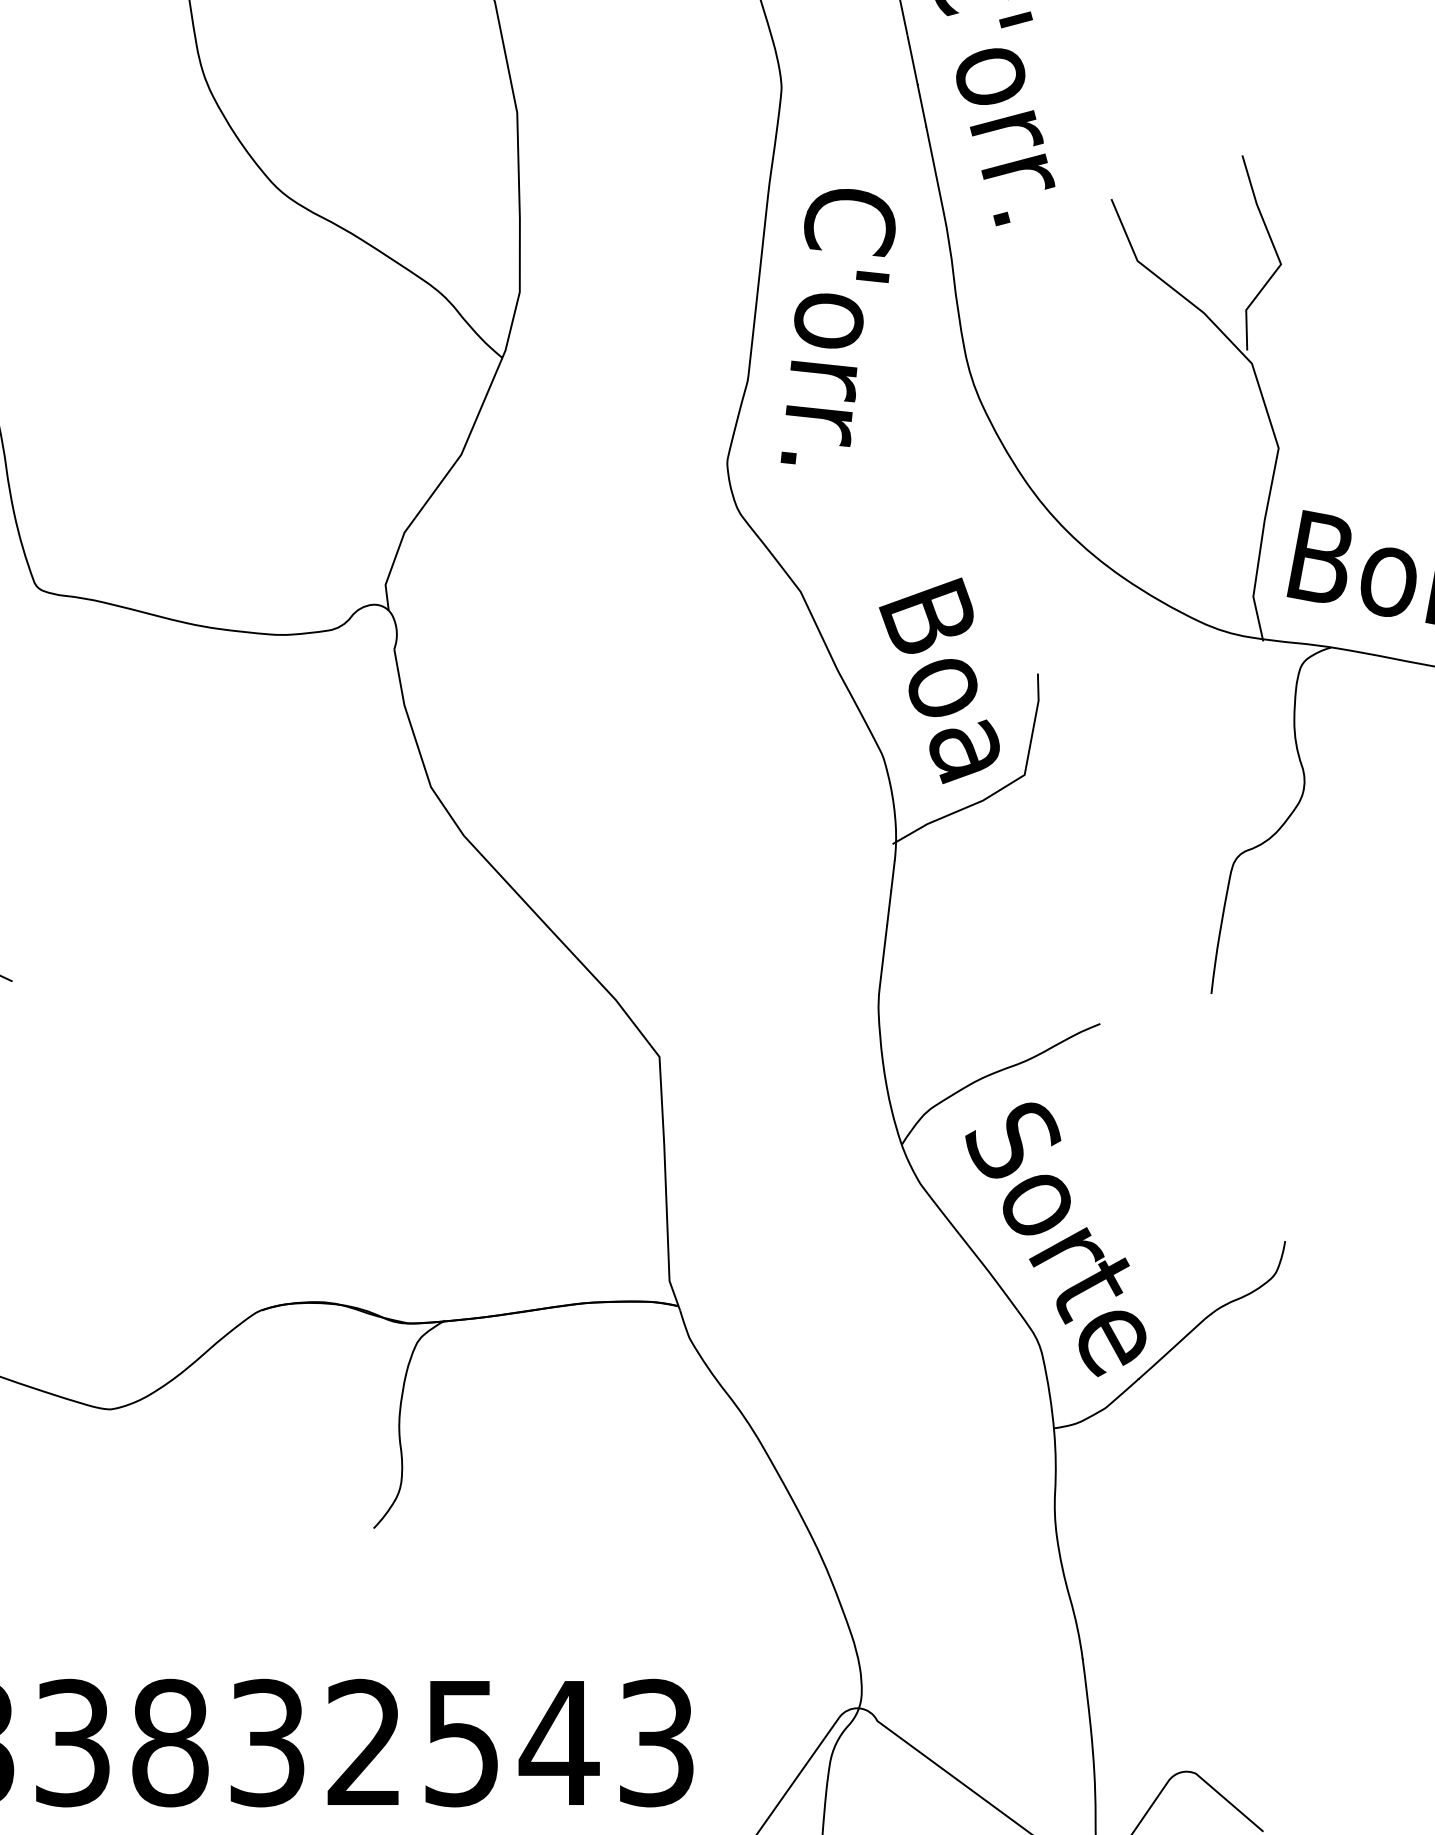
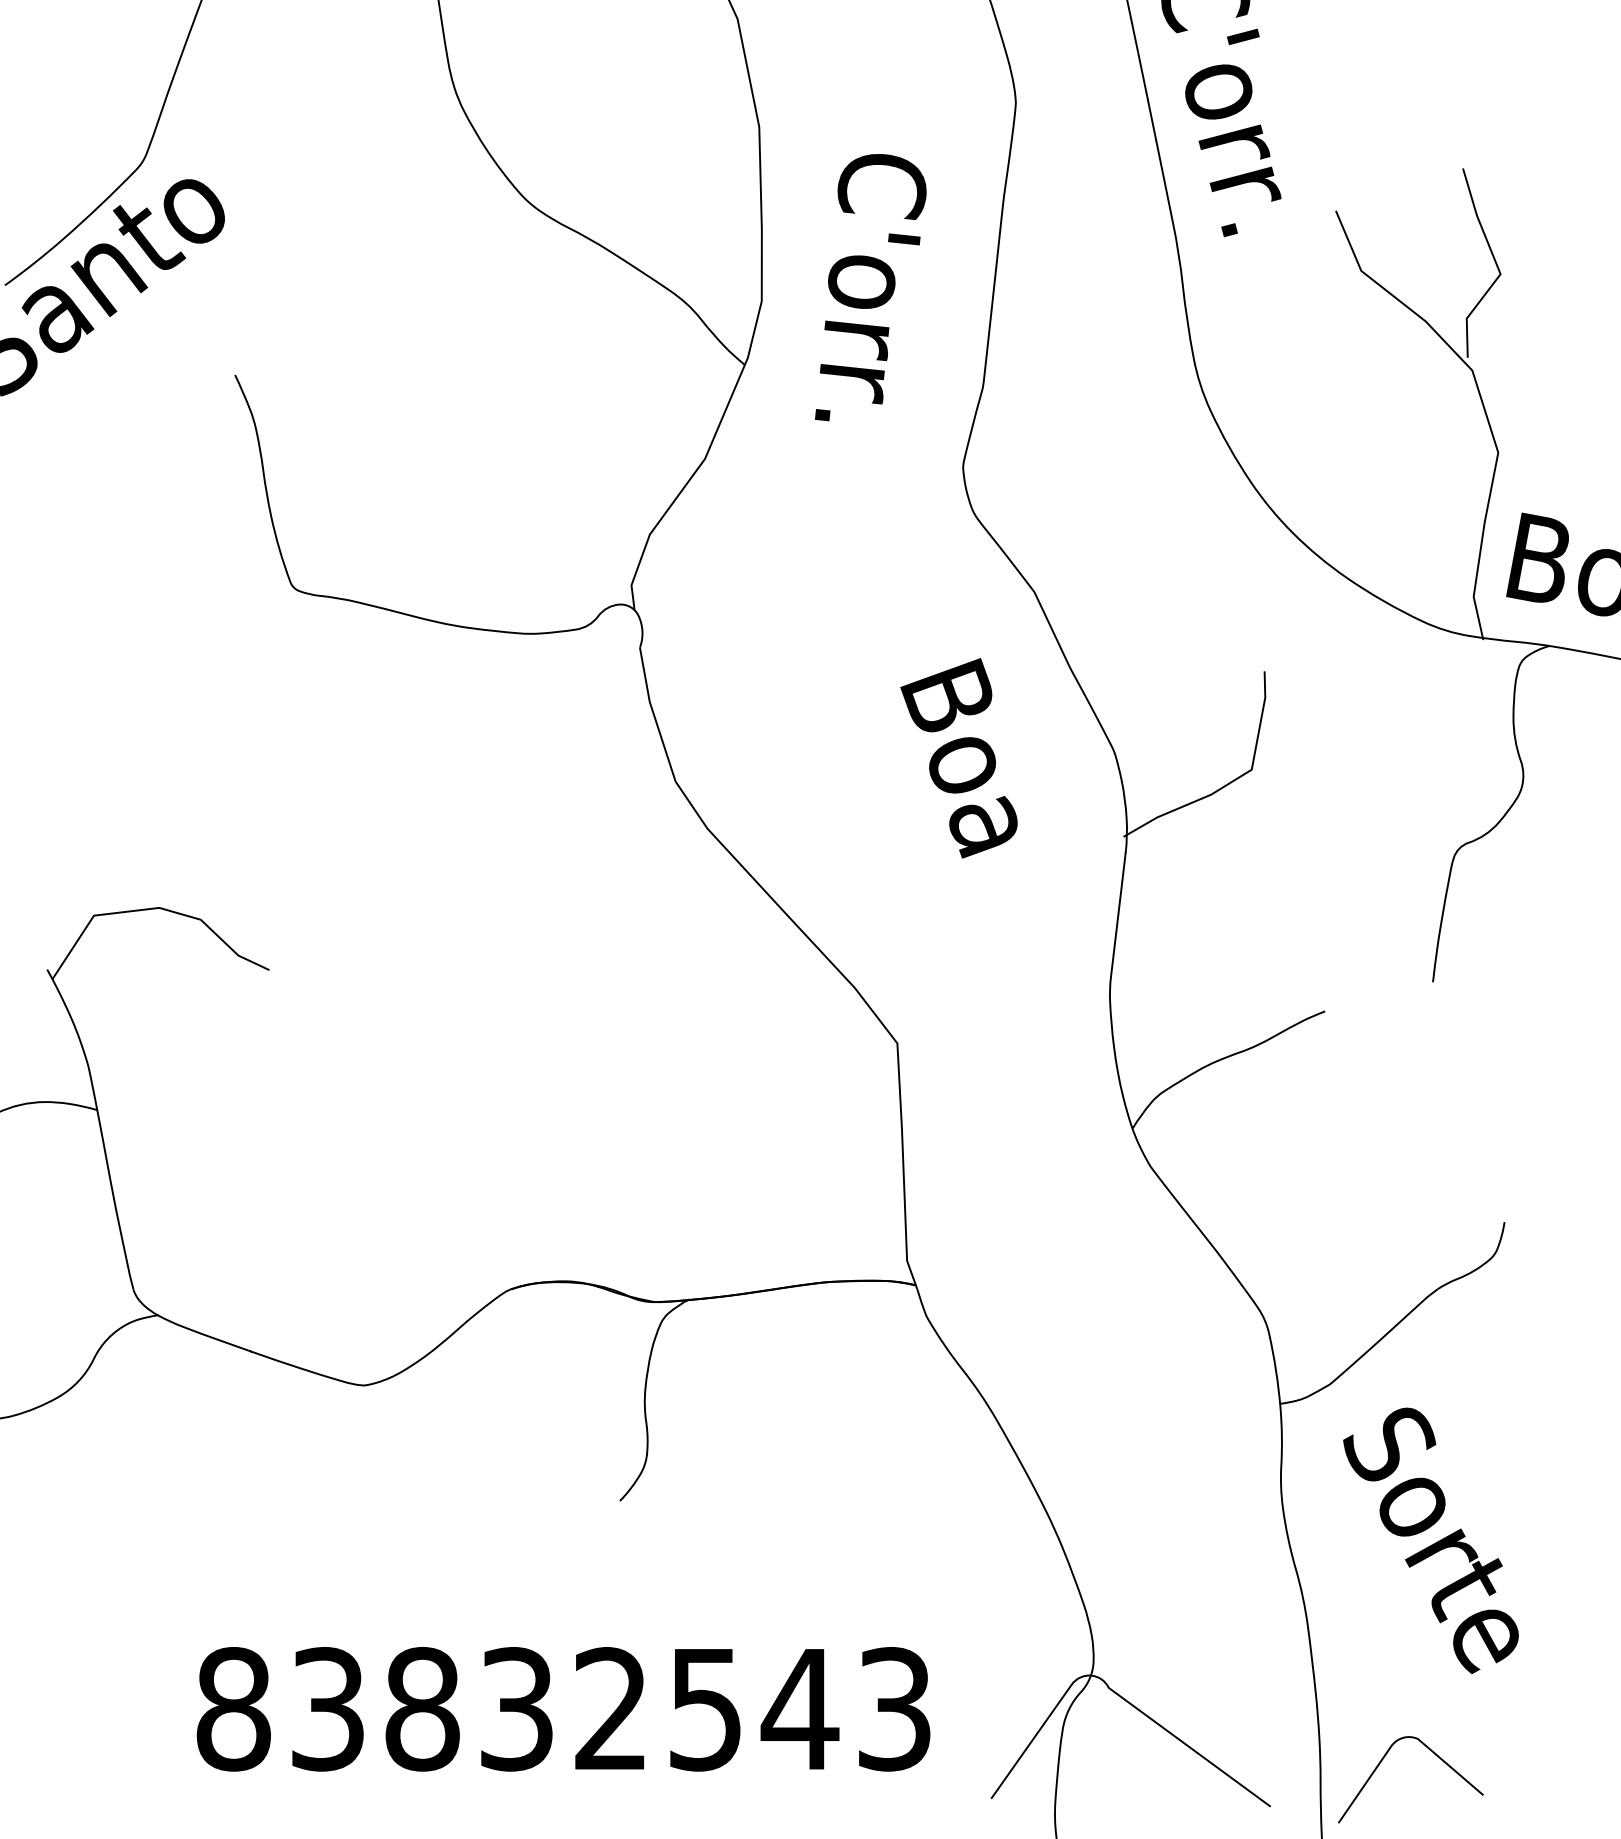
text: (837, 326) -> (870, 287), moved
text: (938, 680) -> (958, 758), moved
text: (1055, 1239) -> (1430, 1540), moved

